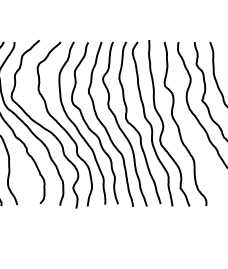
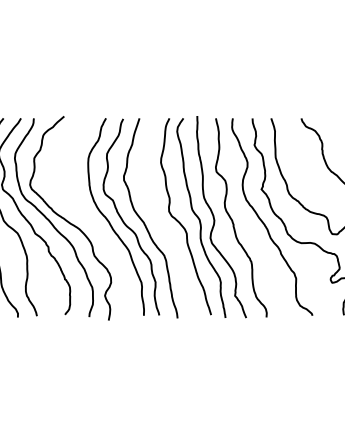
curve: (62, 126) -> (91, 220), removed
curve: (119, 126) -> (161, 220), removed

